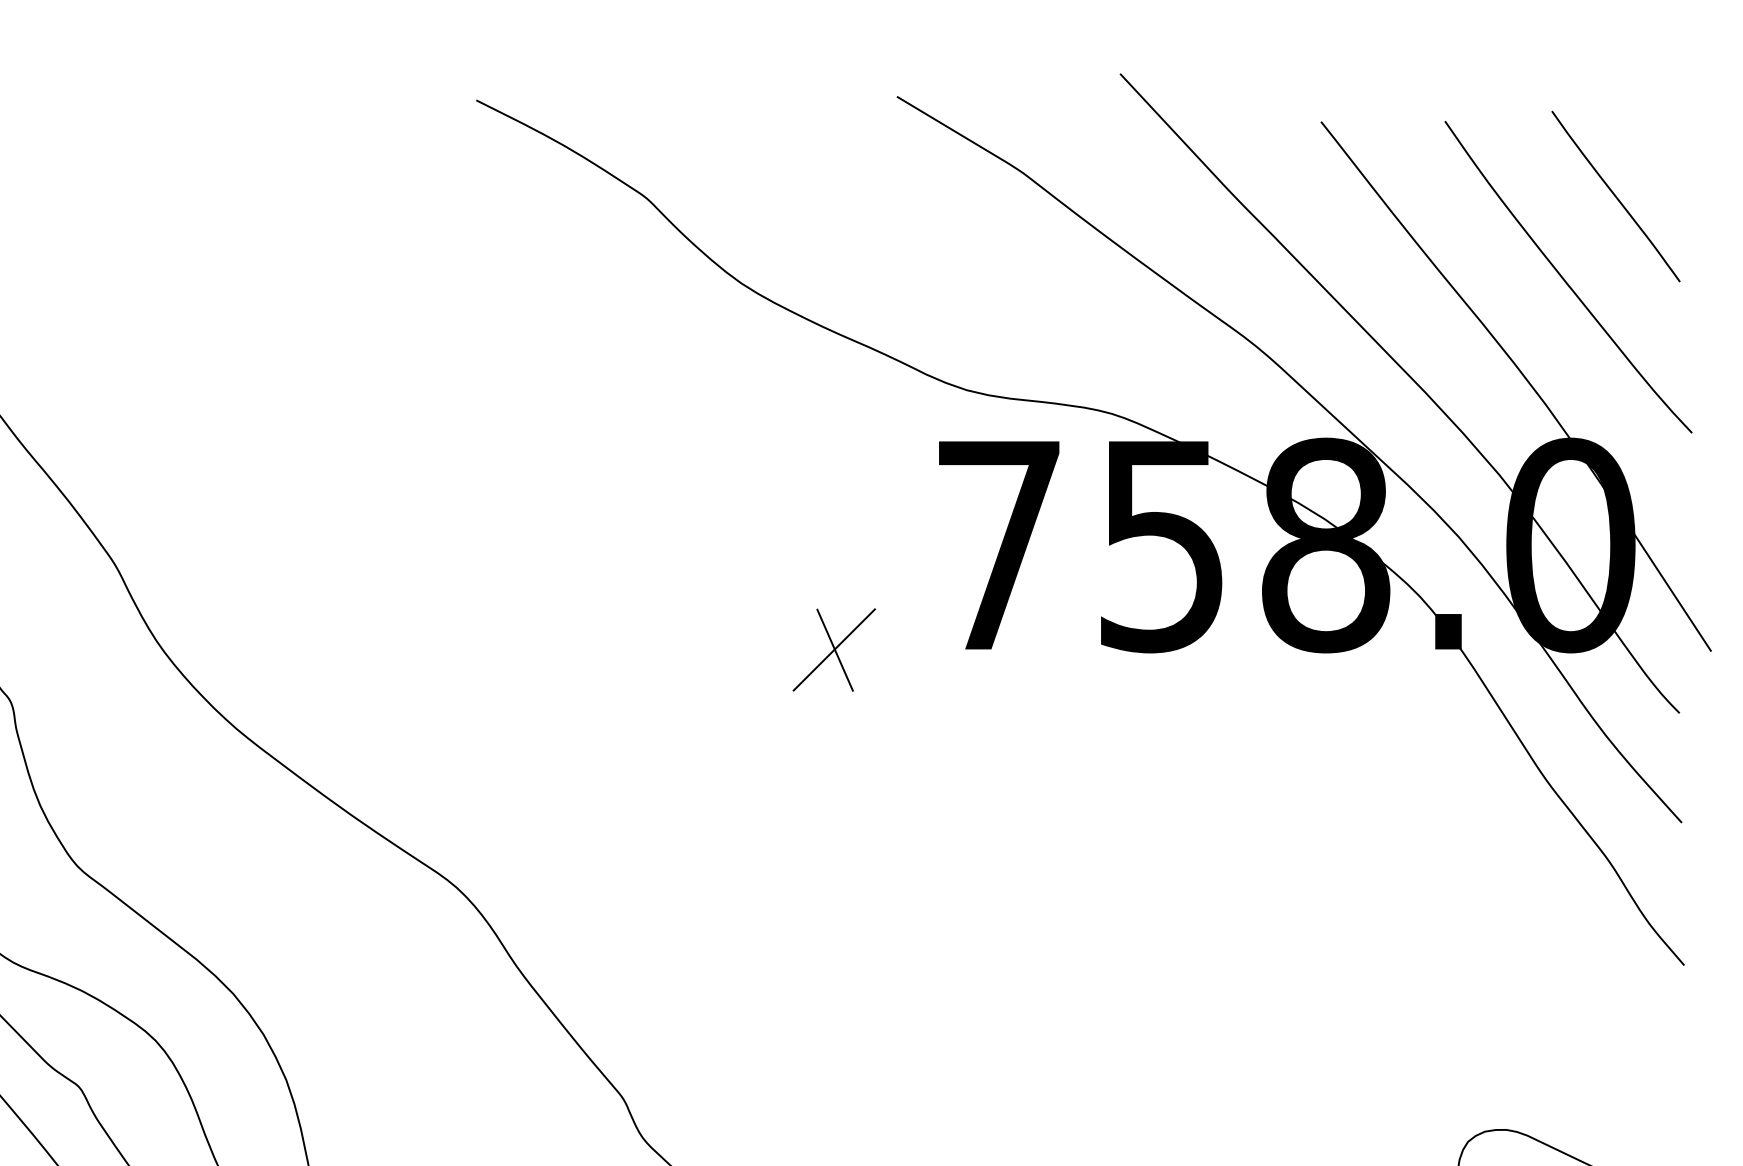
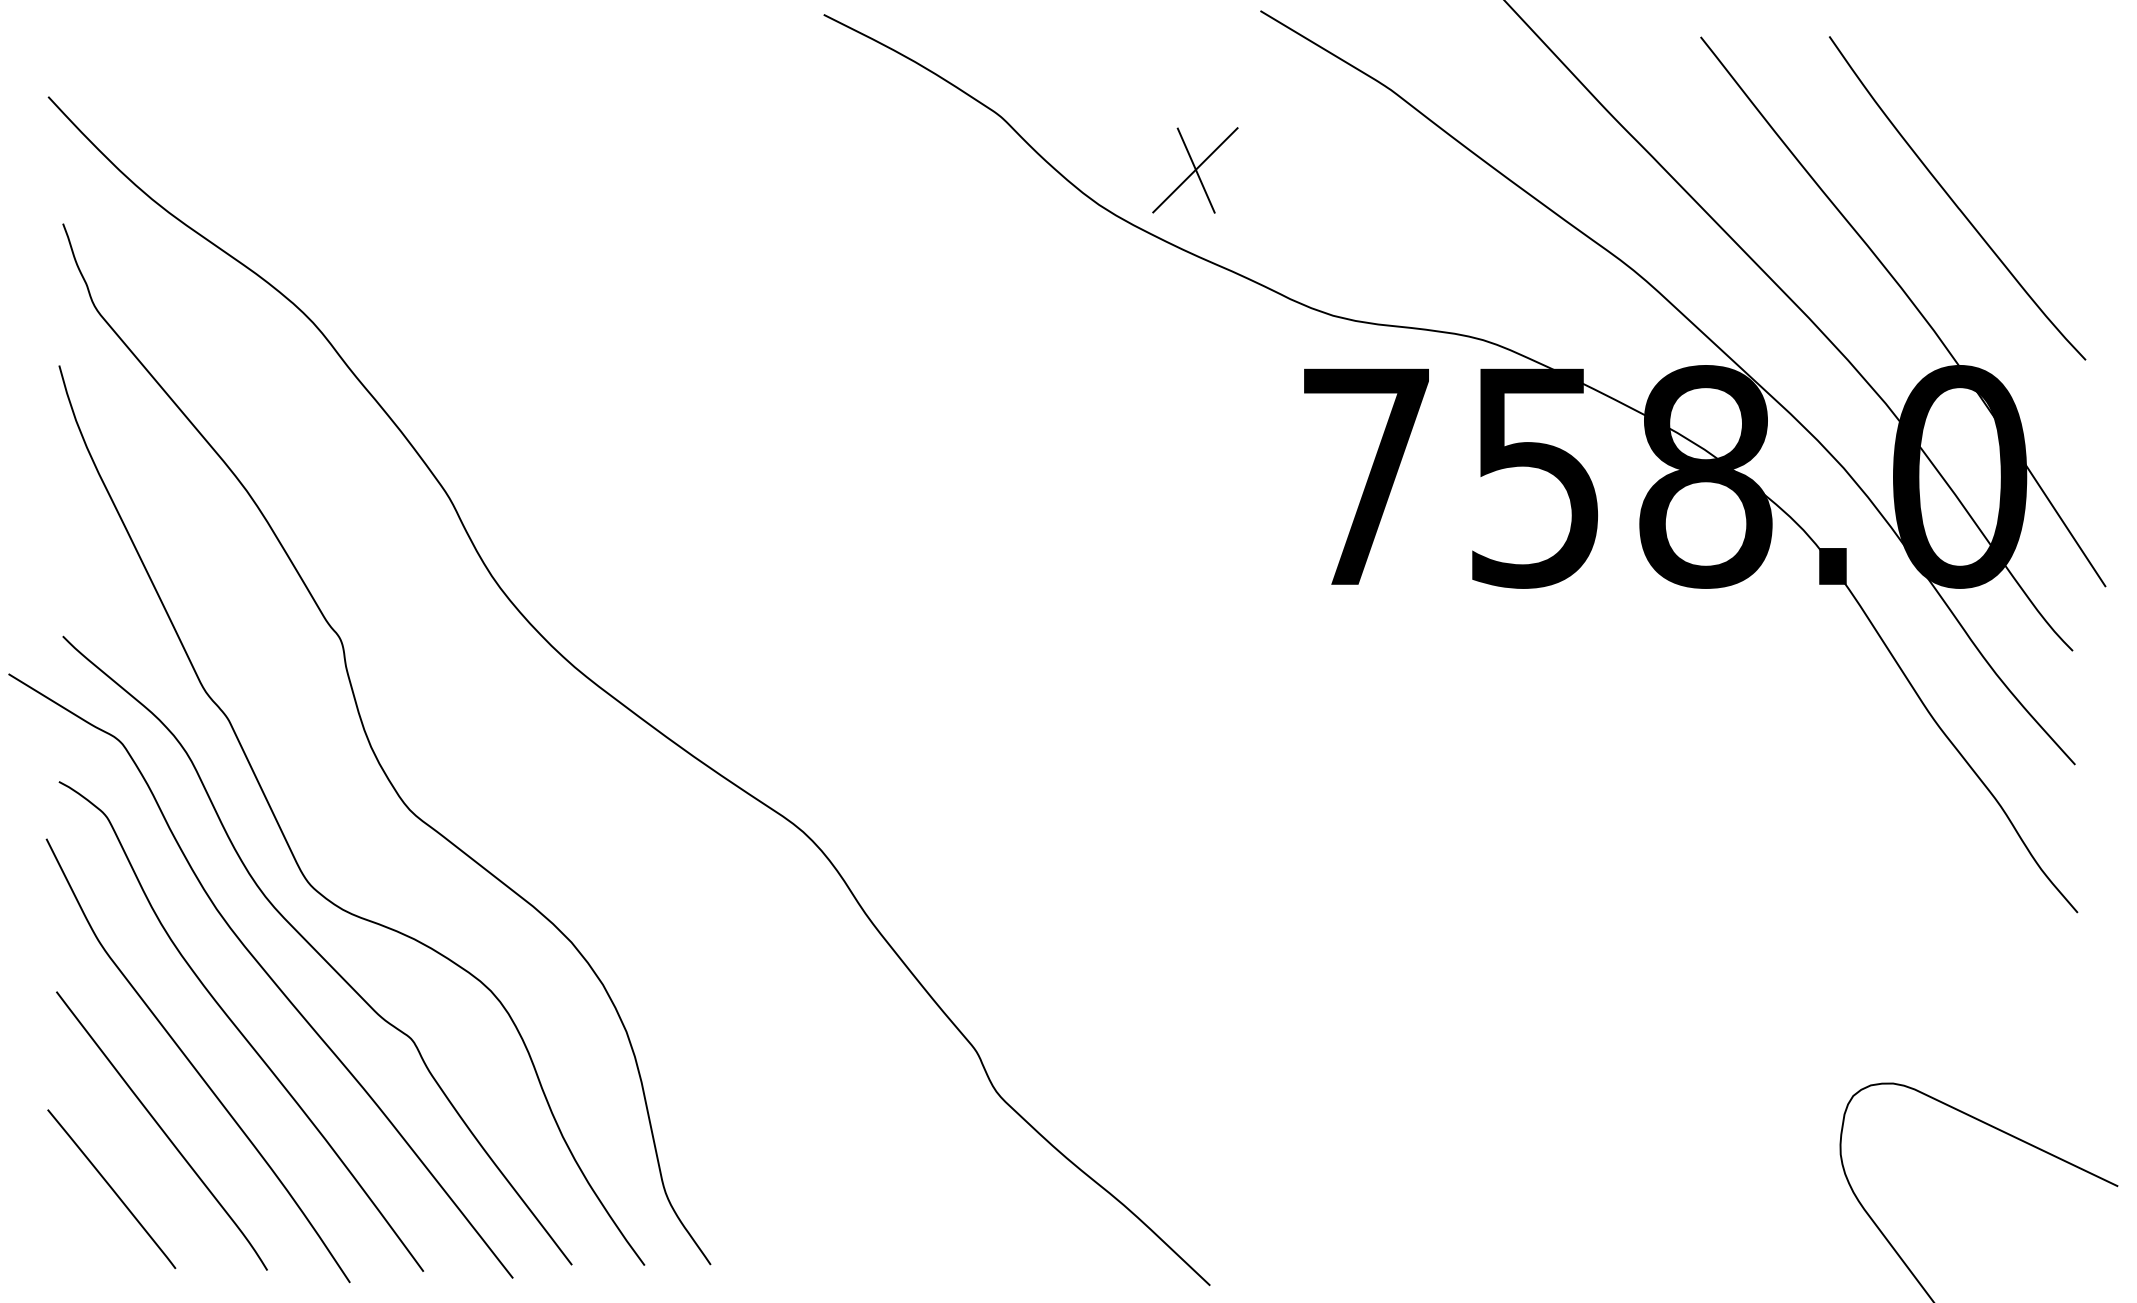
curve: (1615, 196) -> (2006, 114), removed
part: (834, 650) -> (1195, 170), moved

